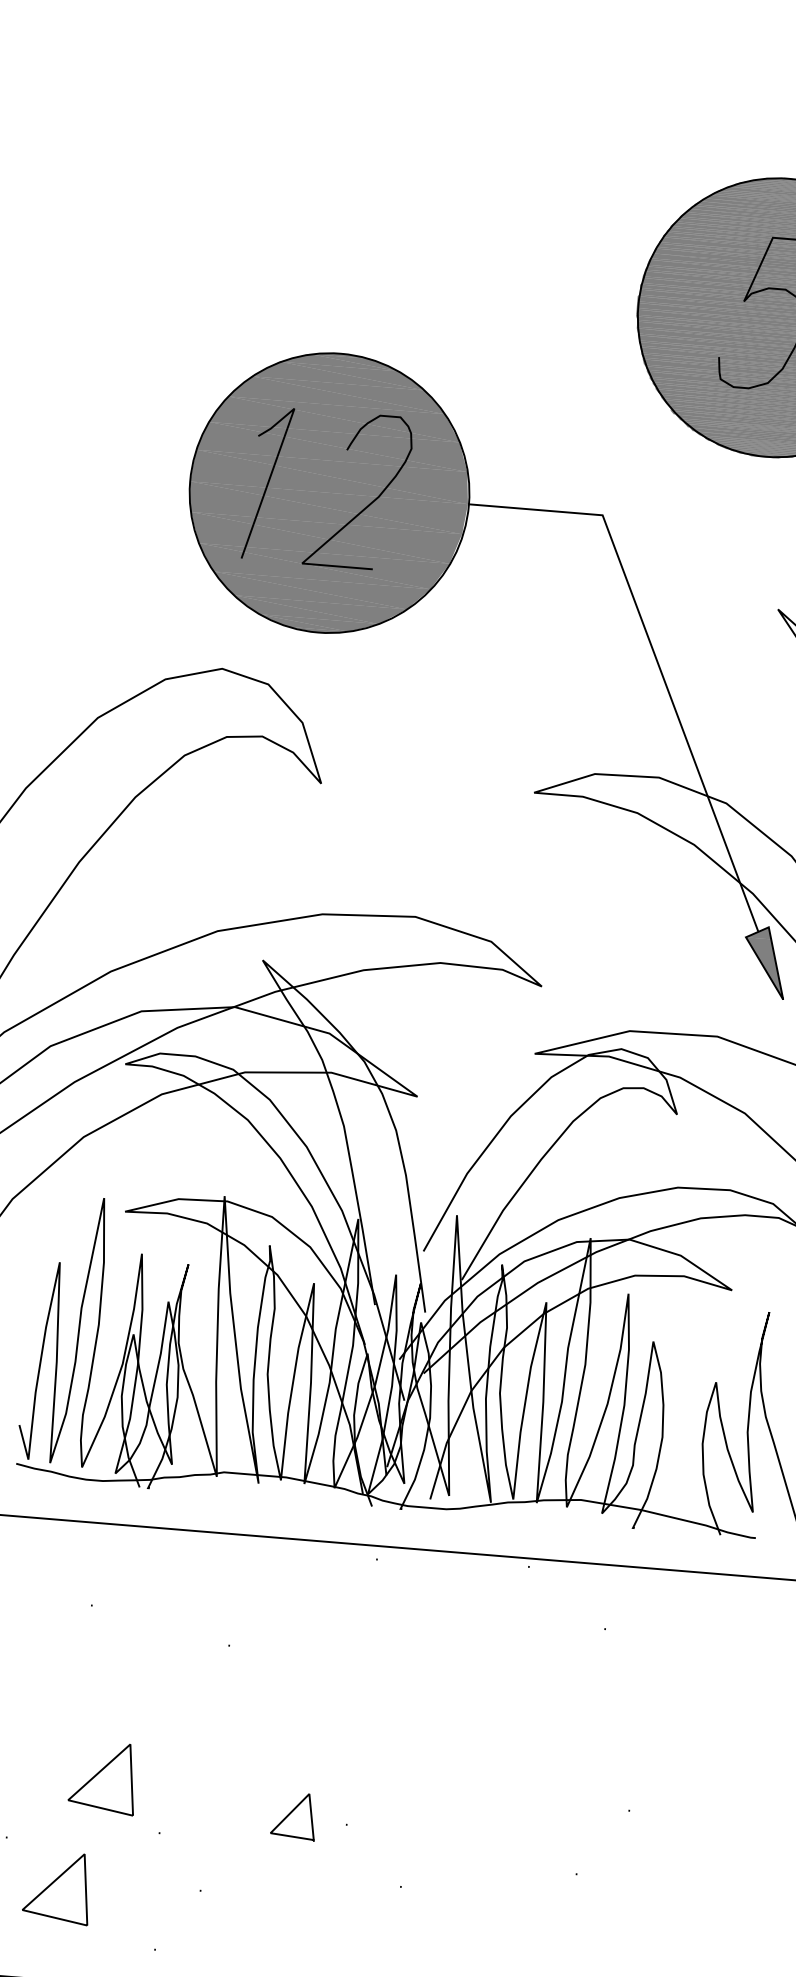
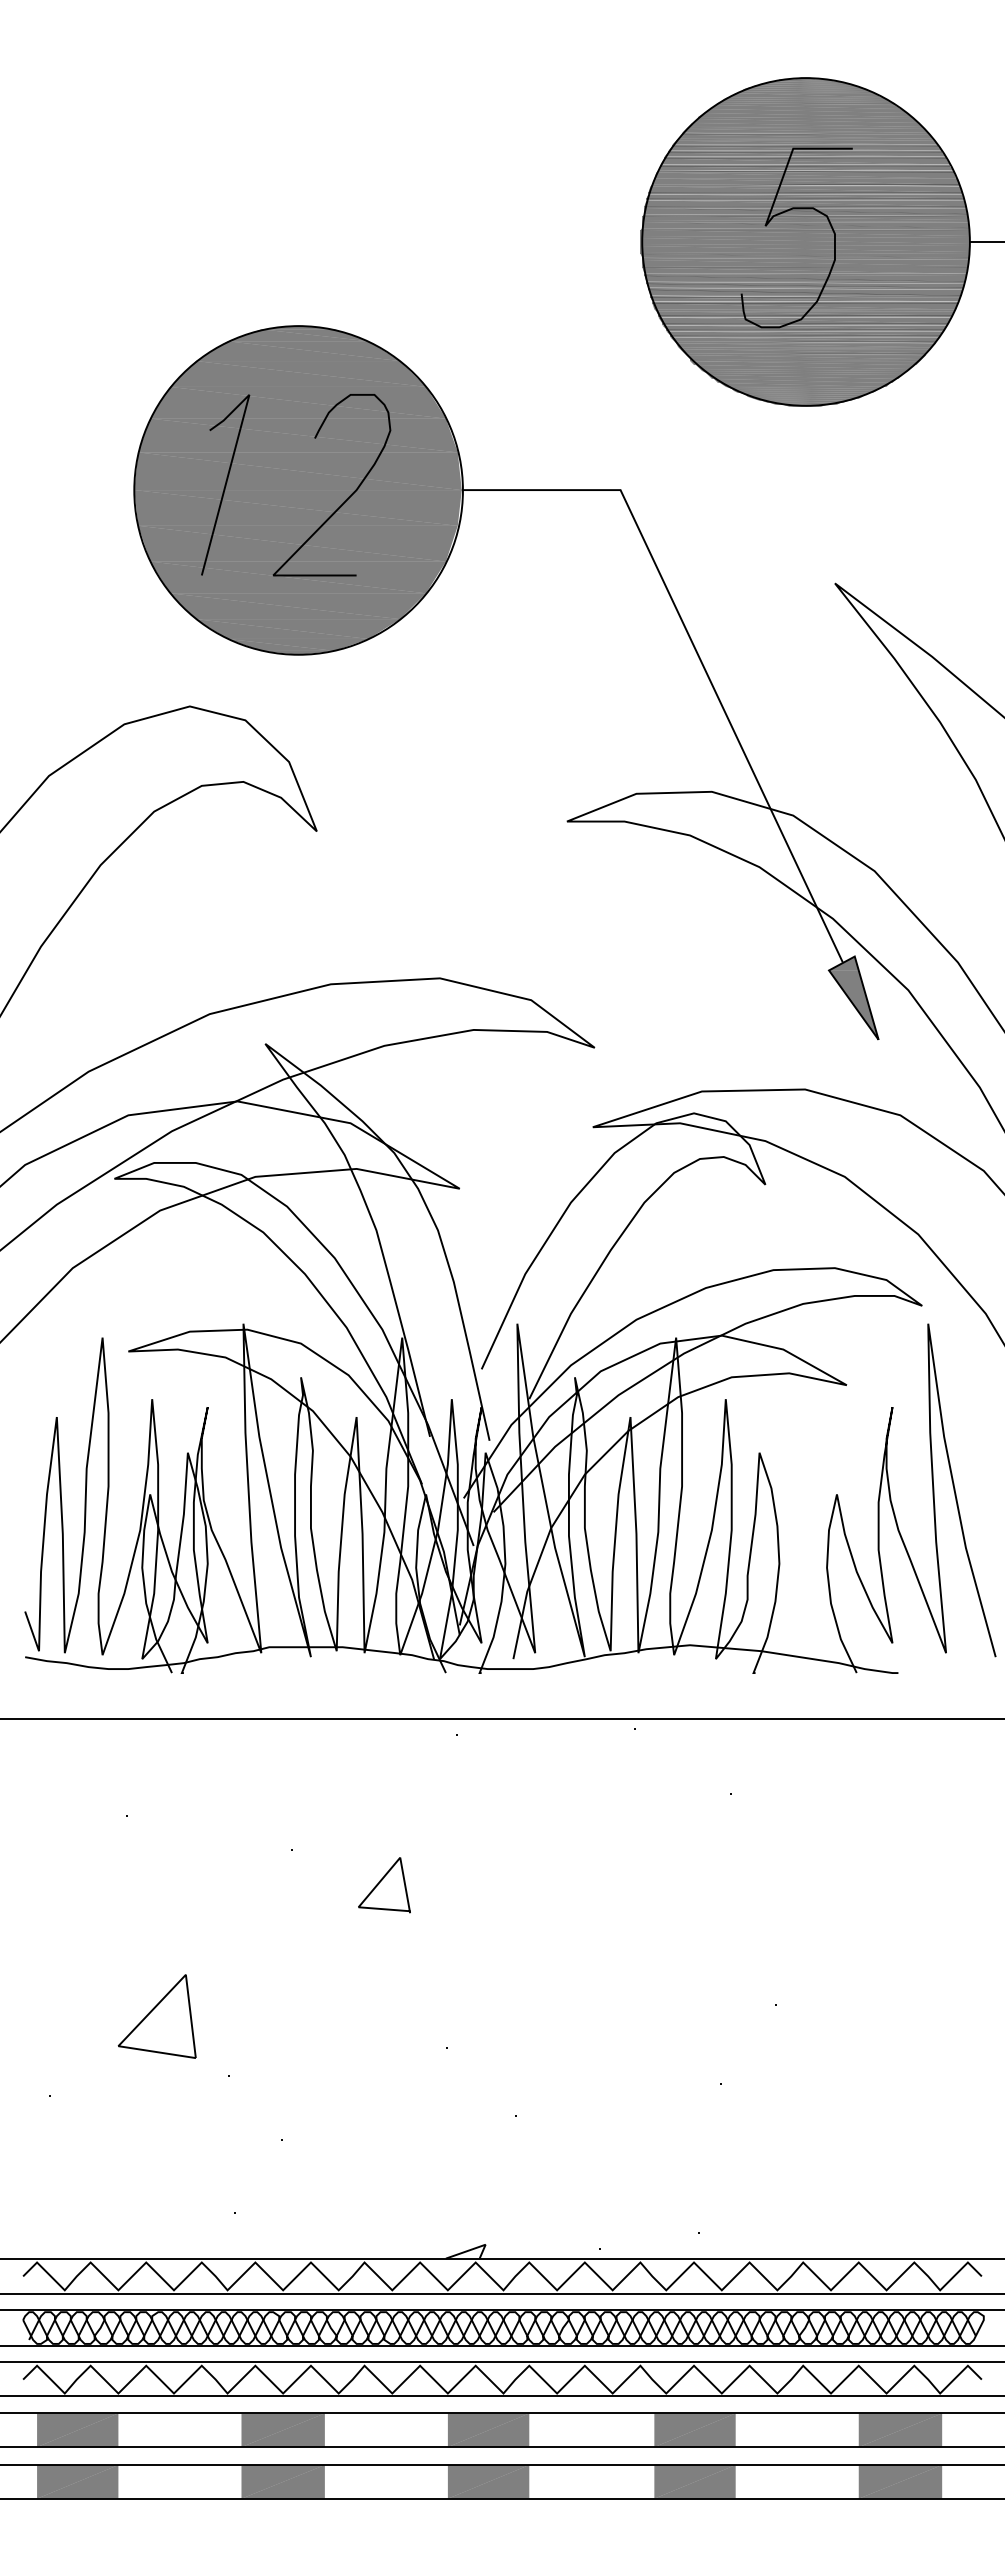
line: (291, 1812) -> (381, 1881), moved
part: (56, 1887) -> (113, 2149), removed

